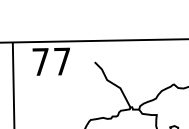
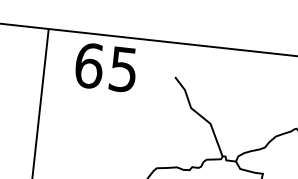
text: (51, 61) -> (106, 67), 77 -> 65

